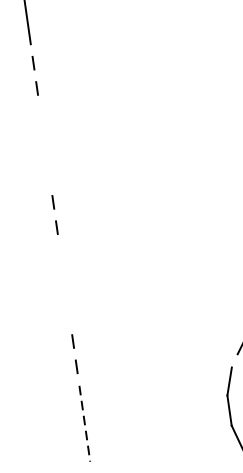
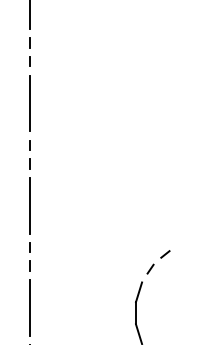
line: (43, 145) -> (29, 103), added
line: (65, 284) -> (30, 205), added
line: (84, 423) -> (30, 307), dashed -> solid

